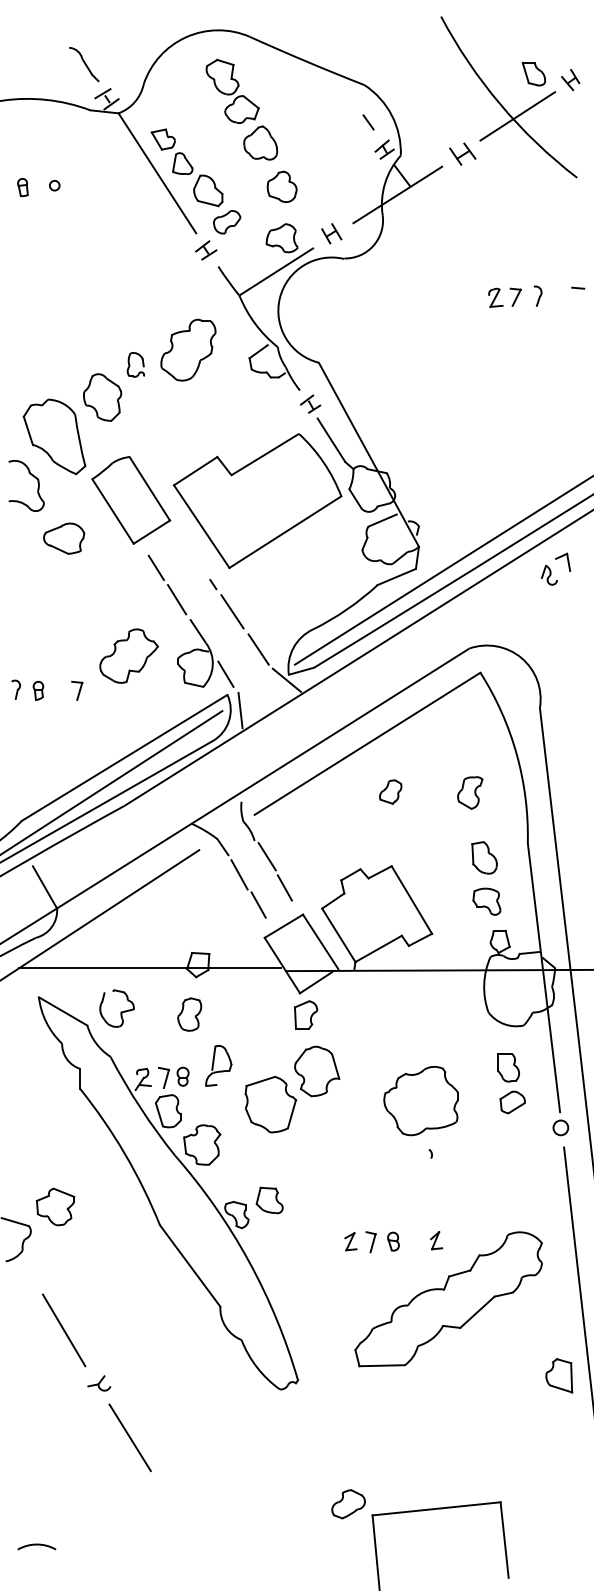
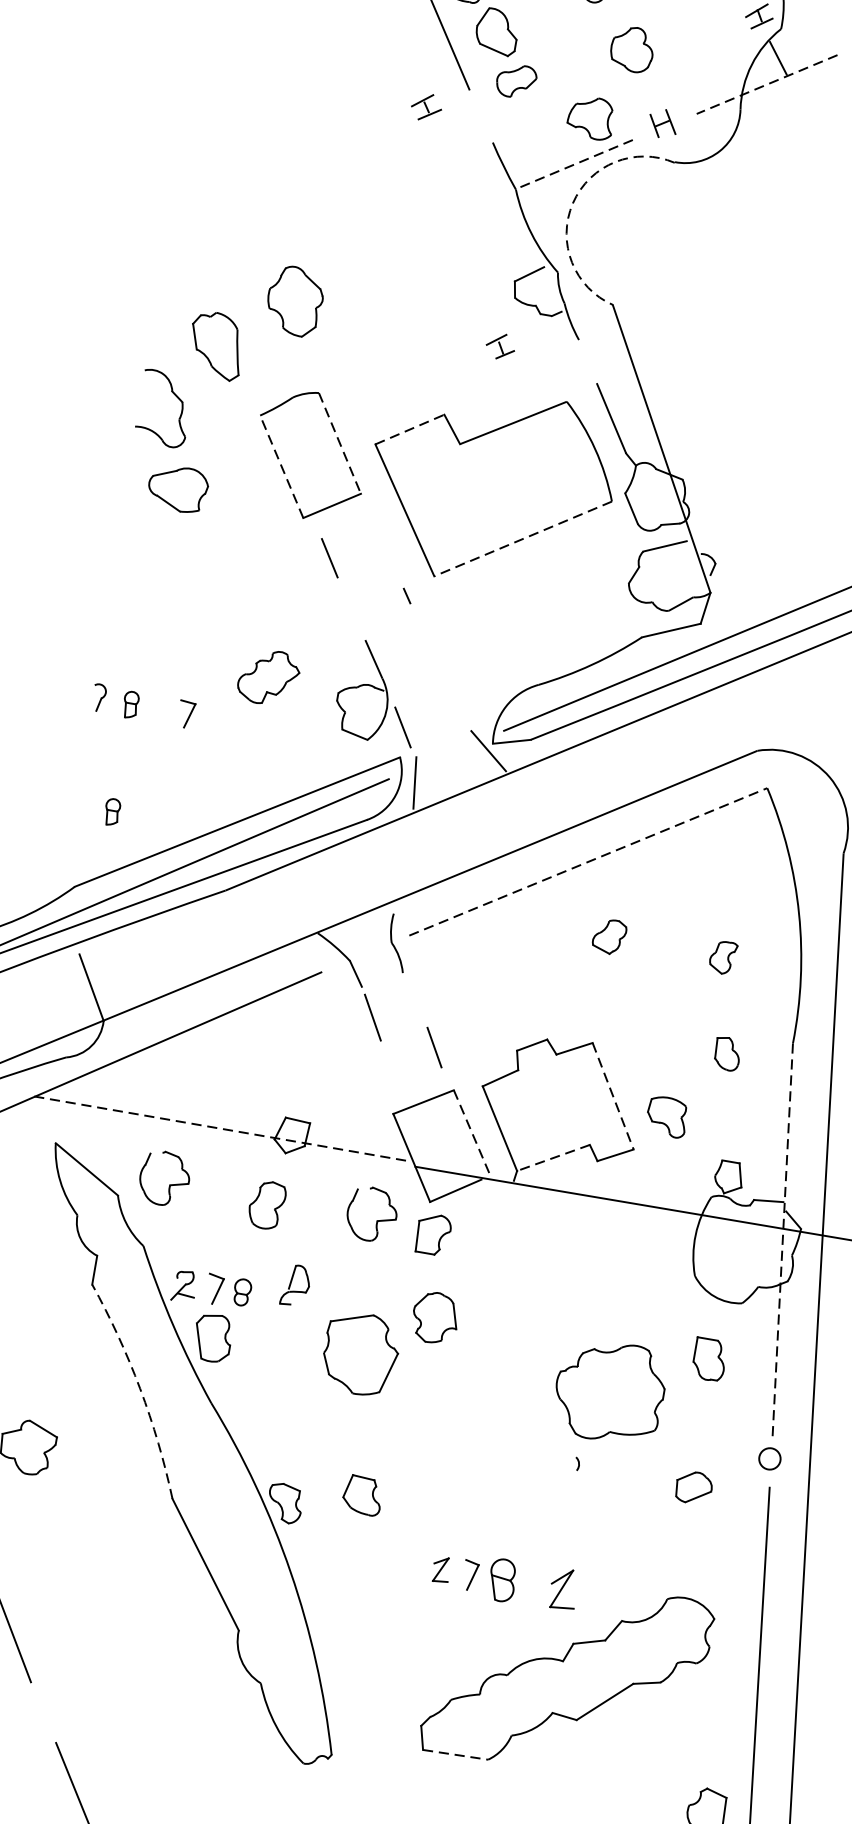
part: (281, 186) -> (631, 48), moved
line: (397, 195) -> (766, 85), solid -> dashed
part: (206, 250) -> (426, 107), moved
line: (276, 271) -> (574, 163), solid -> dashed
arc: (279, 298) -> (572, 203), solid -> dashed
part: (188, 349) -> (429, 253), removed
part: (135, 364) -> (350, 262), removed
part: (310, 403) -> (500, 345), moved
part: (54, 436) -> (216, 345), size x0.6
line: (195, 471) -> (409, 429), solid -> dashed
line: (149, 488) -> (339, 442), solid -> dashed
line: (112, 511) -> (280, 466), solid -> dashed
line: (284, 532) -> (521, 539), solid -> dashed
part: (64, 538) -> (178, 488), moved
line: (176, 599) -> (350, 608), removed
line: (232, 611) -> (427, 639), removed
line: (258, 649) -> (455, 700), removed
part: (128, 655) -> (268, 676), size x0.7
line: (367, 743) -> (588, 861), solid -> dashed
part: (38, 765) -> (112, 811), added
part: (470, 792) -> (723, 956), size x0.7
line: (266, 856) -> (415, 998), removed
part: (484, 857) -> (727, 1053), size x0.7
line: (412, 900) -> (613, 1097), solid -> dashed
part: (486, 901) -> (666, 1116), moved
line: (258, 904) -> (392, 1064), removed
line: (320, 942) -> (471, 1134), solid -> dashed
line: (378, 948) -> (553, 1157), solid -> dashed
line: (150, 968) -> (222, 1129), solid -> dashed
line: (543, 977) -> (782, 1239), solid -> dashed
part: (261, 1008) -> (371, 1214), added
part: (218, 1065) -> (295, 1285), size x0.7
part: (317, 1071) -> (435, 1318), size x0.7
part: (420, 1100) -> (608, 1390), moved
part: (512, 1102) -> (693, 1487), moved
part: (202, 1144) -> (253, 1394), removed
arc: (125, 1154) -> (140, 1389), solid -> dashed
part: (269, 1200) -> (362, 1495), moved
part: (436, 1240) -> (564, 1589), size x1.6
part: (393, 1241) -> (502, 1579), size x1.6
line: (382, 1365) -> (456, 1754), solid -> dashed
part: (99, 1383) -> (46, 1710), removed

